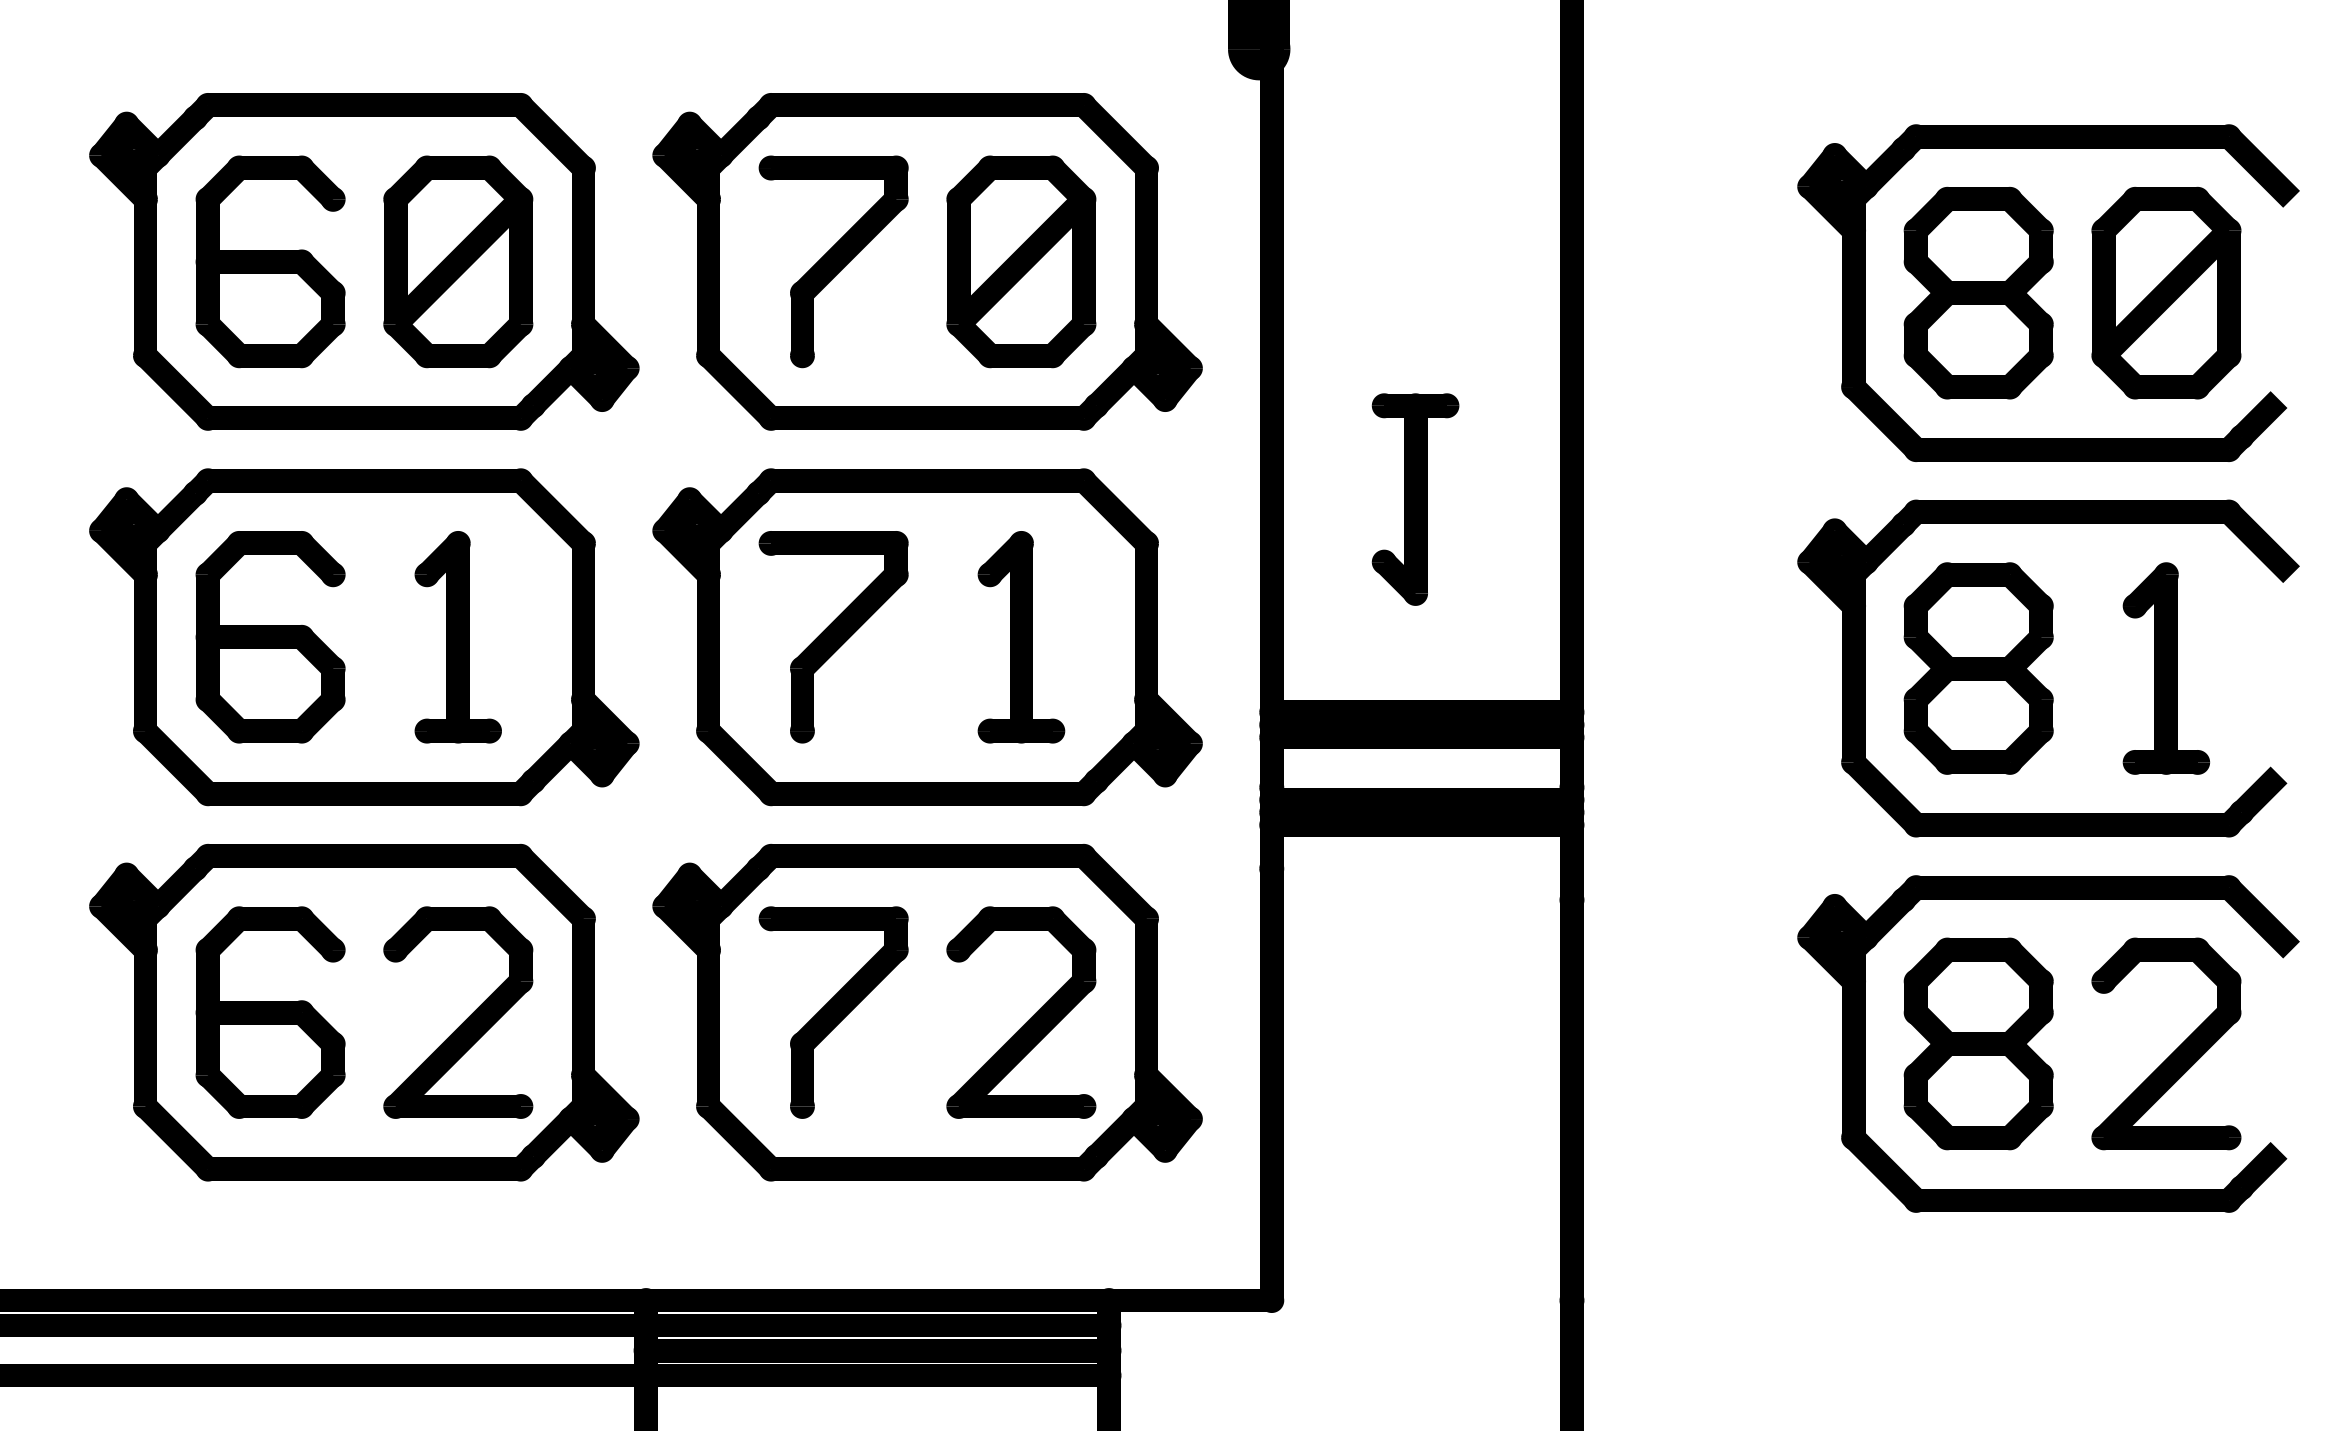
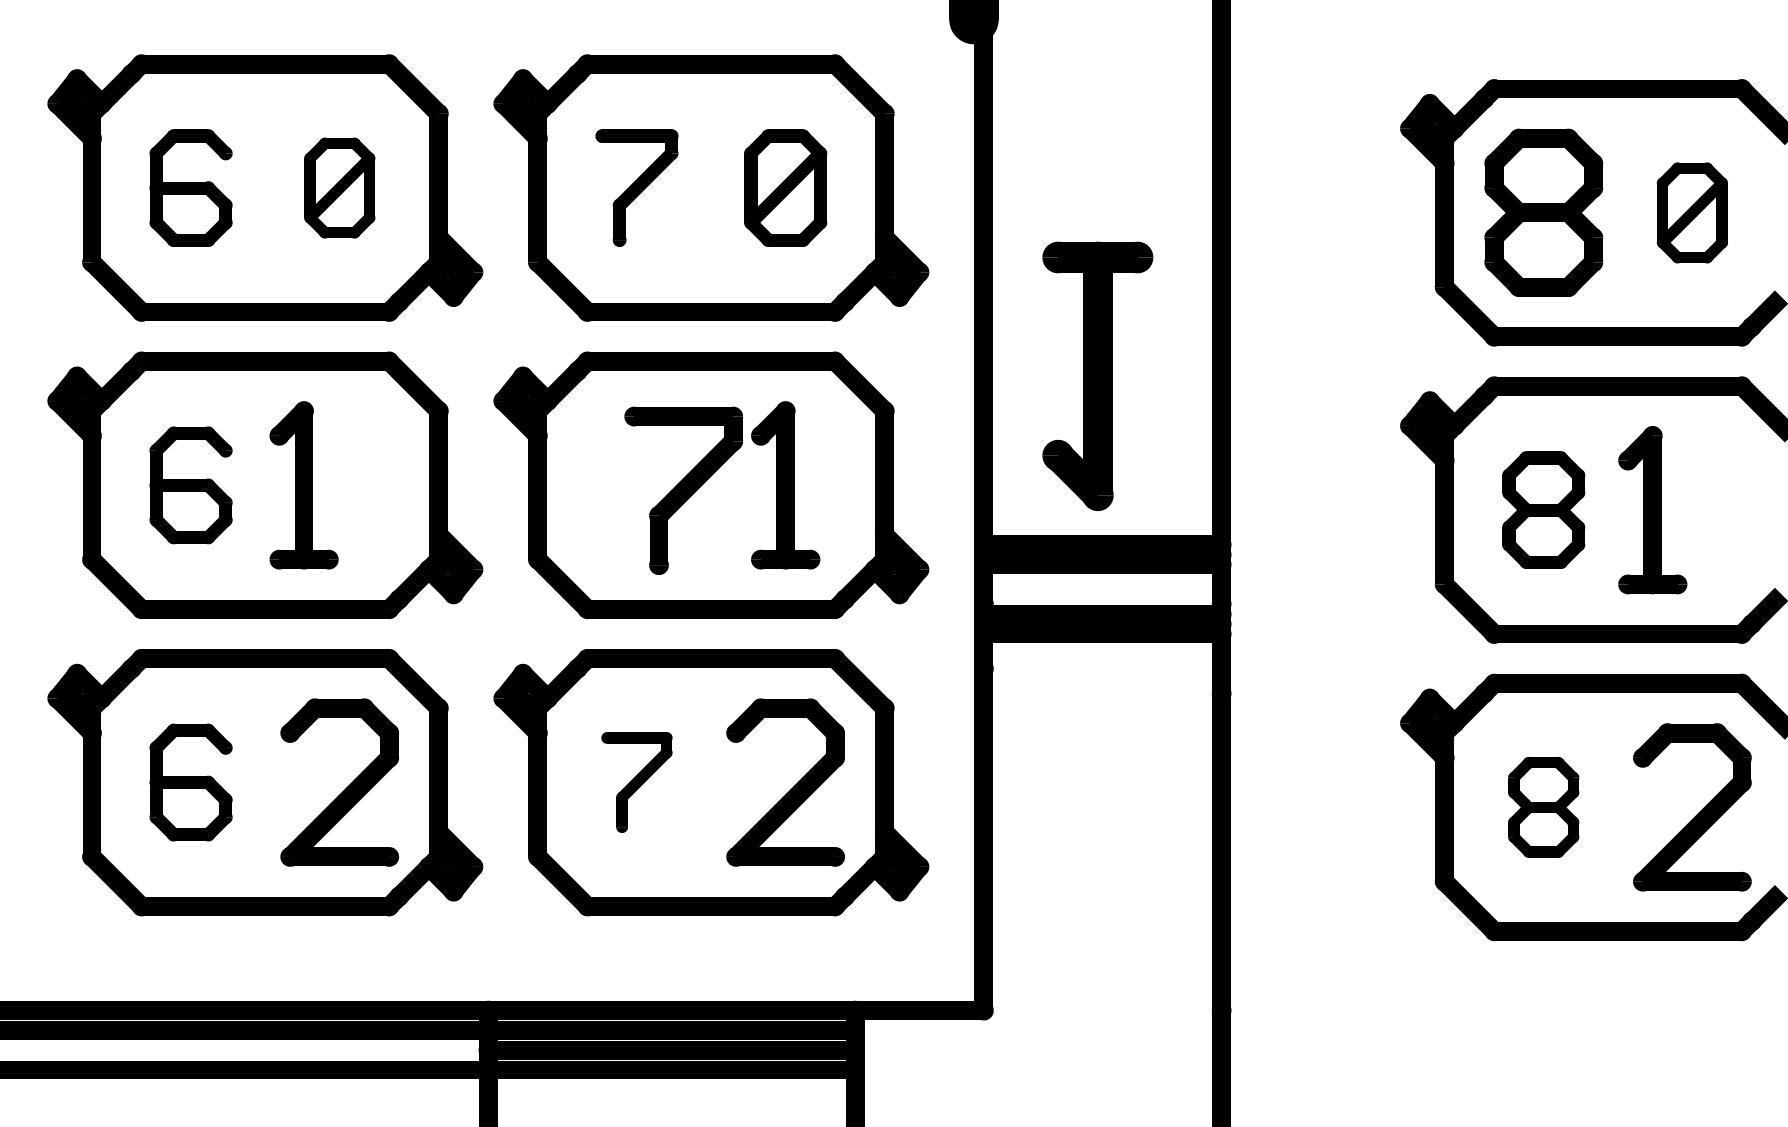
part: (270, 261) -> (191, 187), size x0.7
part: (458, 261) -> (339, 187), size x0.6
part: (833, 261) -> (636, 187), size x0.7
part: (1021, 261) -> (785, 187), size x0.7
part: (2166, 293) -> (1692, 213), size x0.6
part: (1415, 499) -> (1097, 376), size x1.6
part: (270, 637) -> (191, 485), size x0.7
part: (457, 637) -> (303, 485), moved
part: (833, 637) -> (683, 491), moved
part: (1978, 668) -> (1543, 510), size x0.7
part: (2166, 668) -> (1652, 510), moved
part: (270, 1012) -> (191, 782), size x0.7
part: (833, 1012) -> (636, 782), size x0.6
part: (1978, 1043) -> (1543, 807), size x0.6

